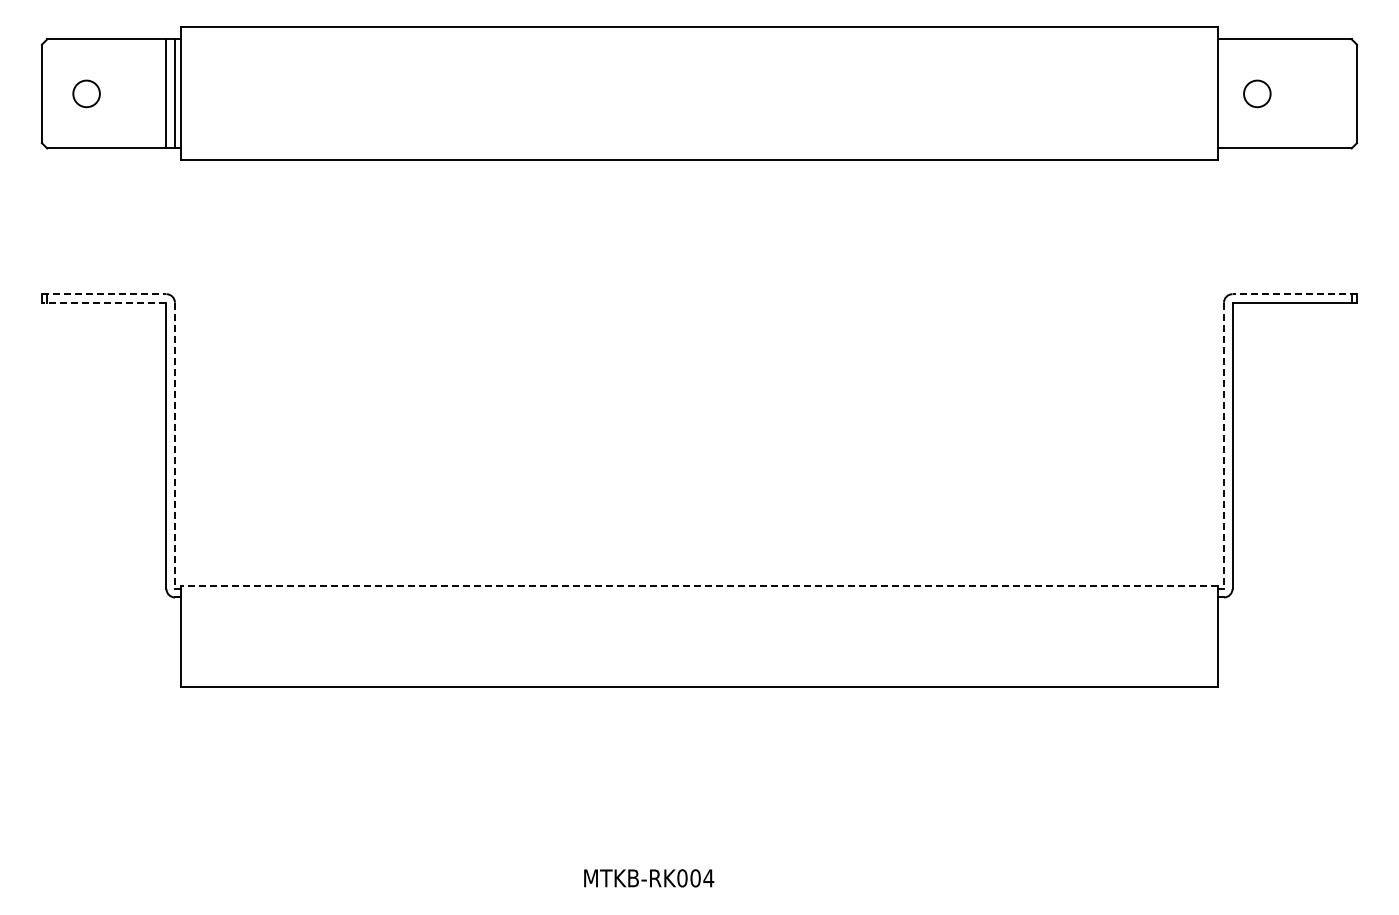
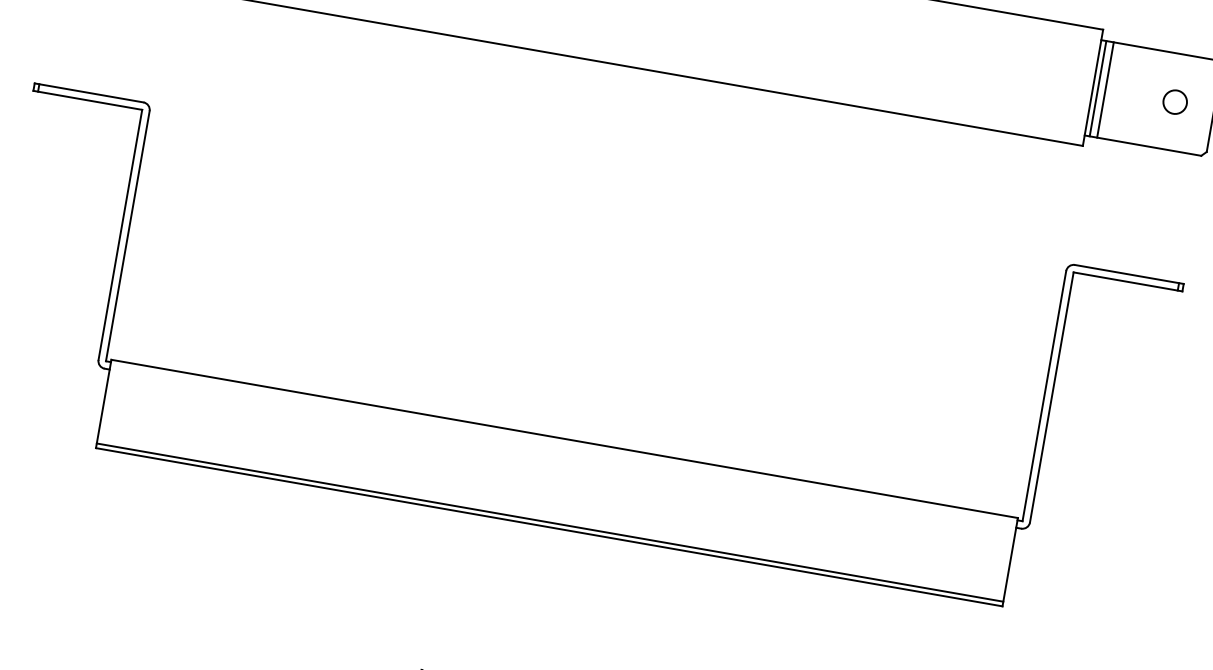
line: (1224, 93) -> (1098, 88), added
line: (1232, 93) -> (1105, 89), added
circle: (1257, 93) -> (1175, 101), moved
line: (104, 294) -> (89, 93), dashed -> solid
line: (1294, 294) -> (1129, 274), dashed -> solid
line: (103, 302) -> (87, 100), dashed -> solid
line: (174, 446) -> (127, 236), dashed -> solid
line: (1224, 446) -> (1044, 396), dashed -> solid
line: (699, 586) -> (564, 439), dashed -> solid
line: (699, 682) -> (550, 522), added

